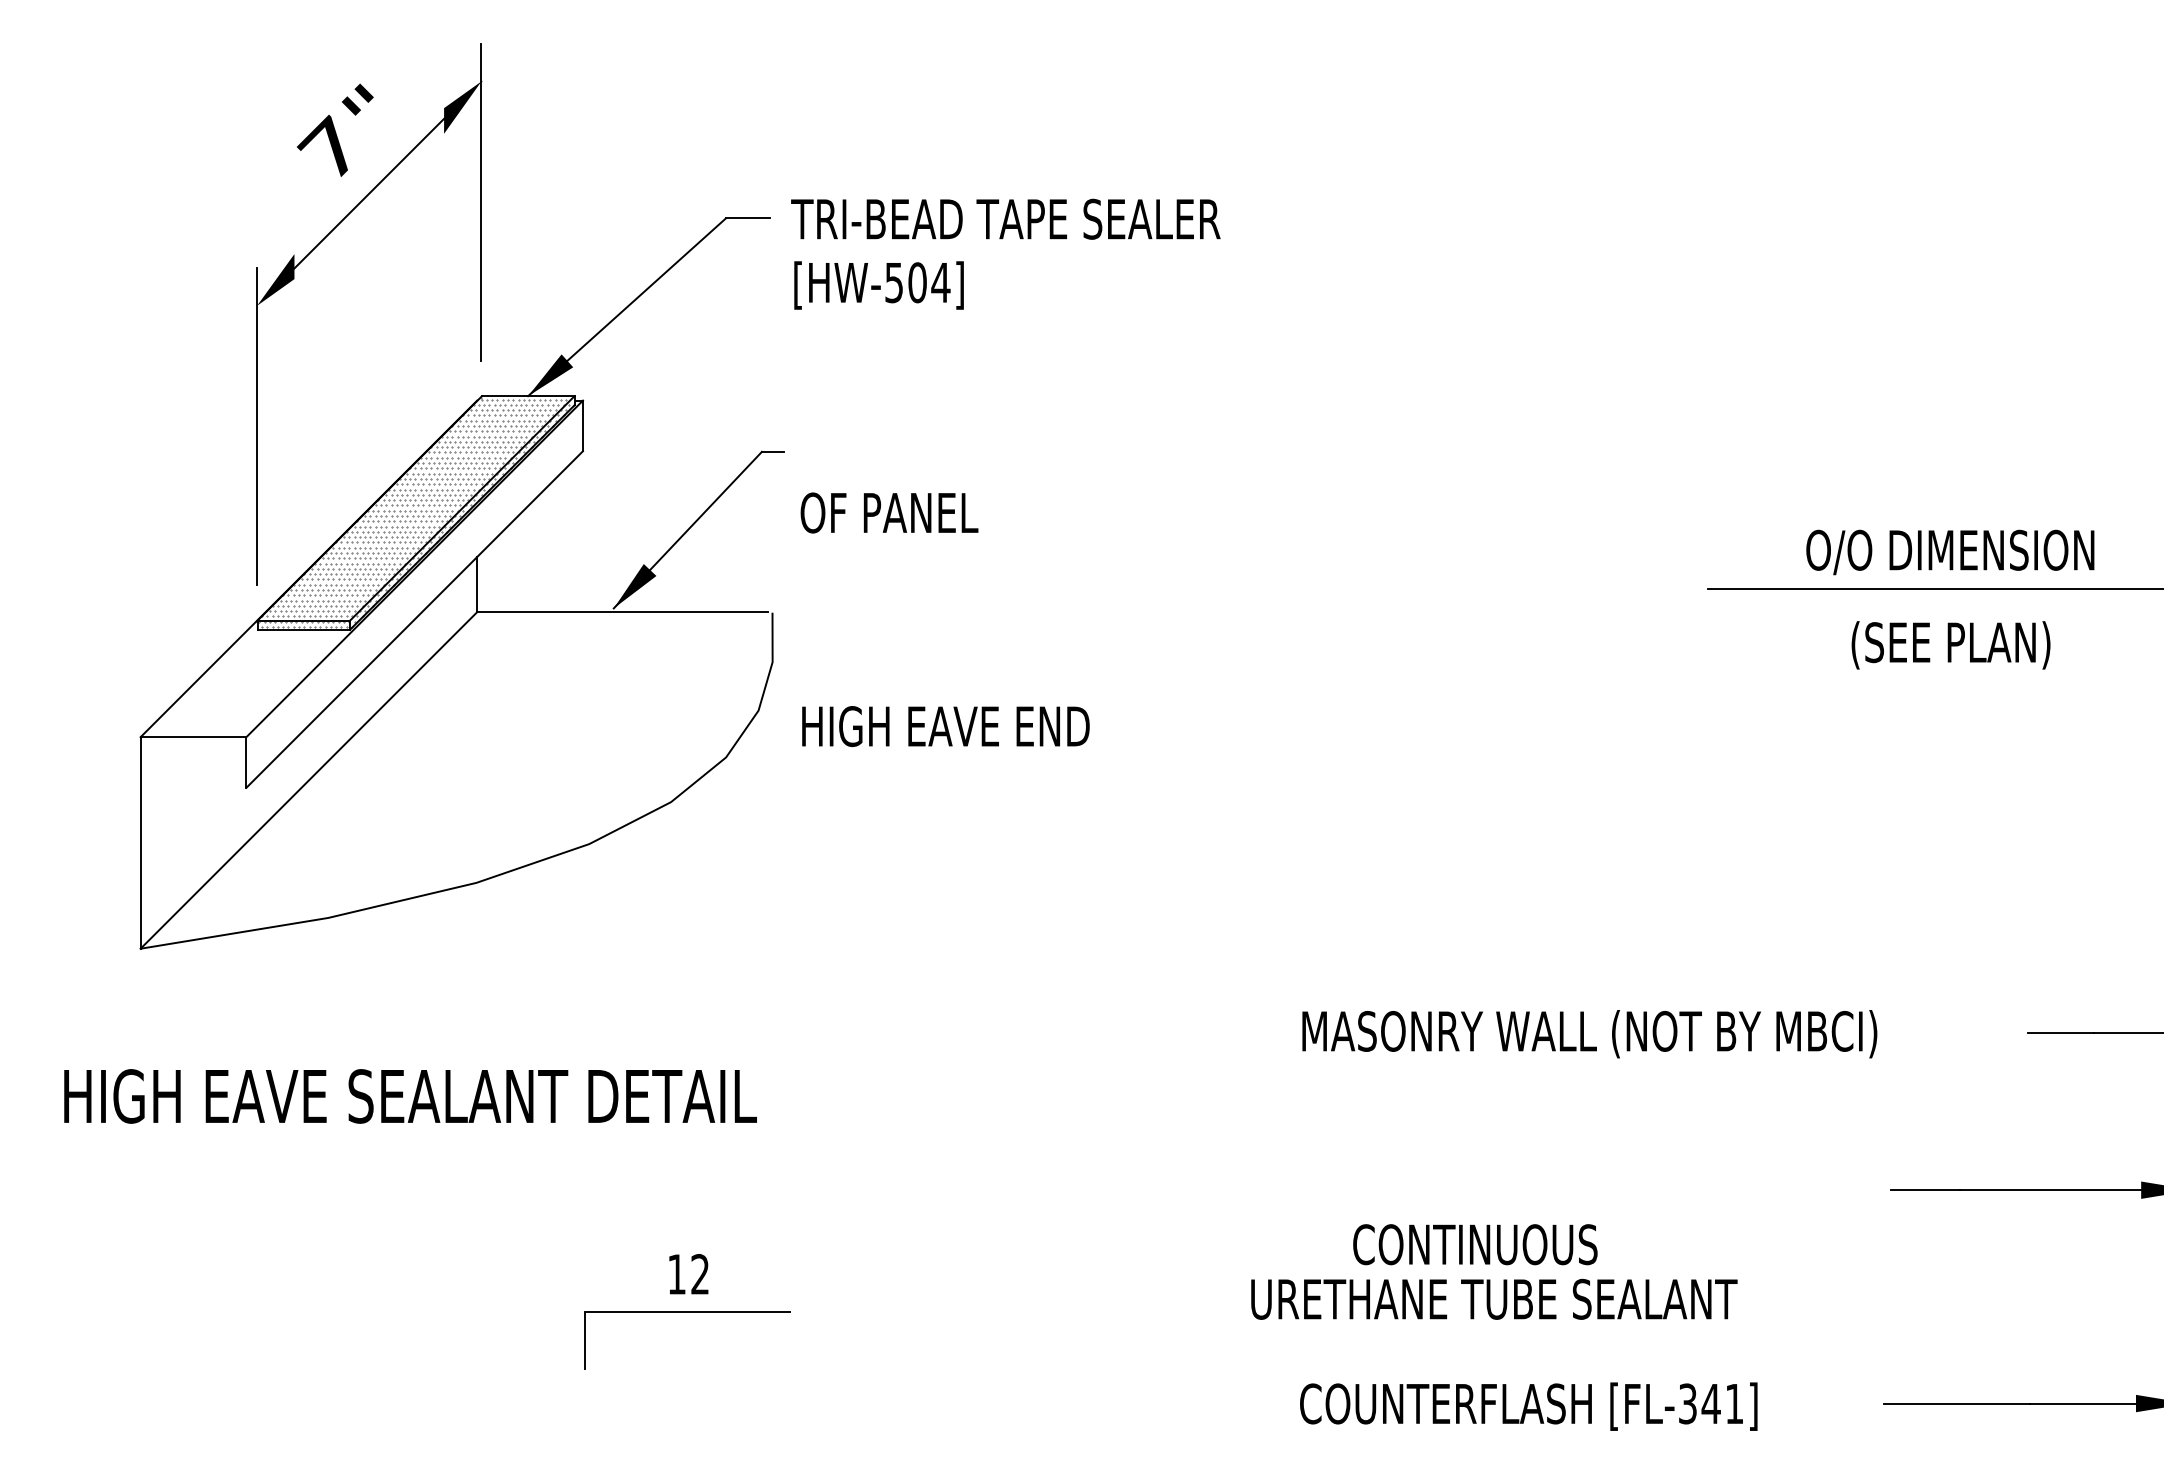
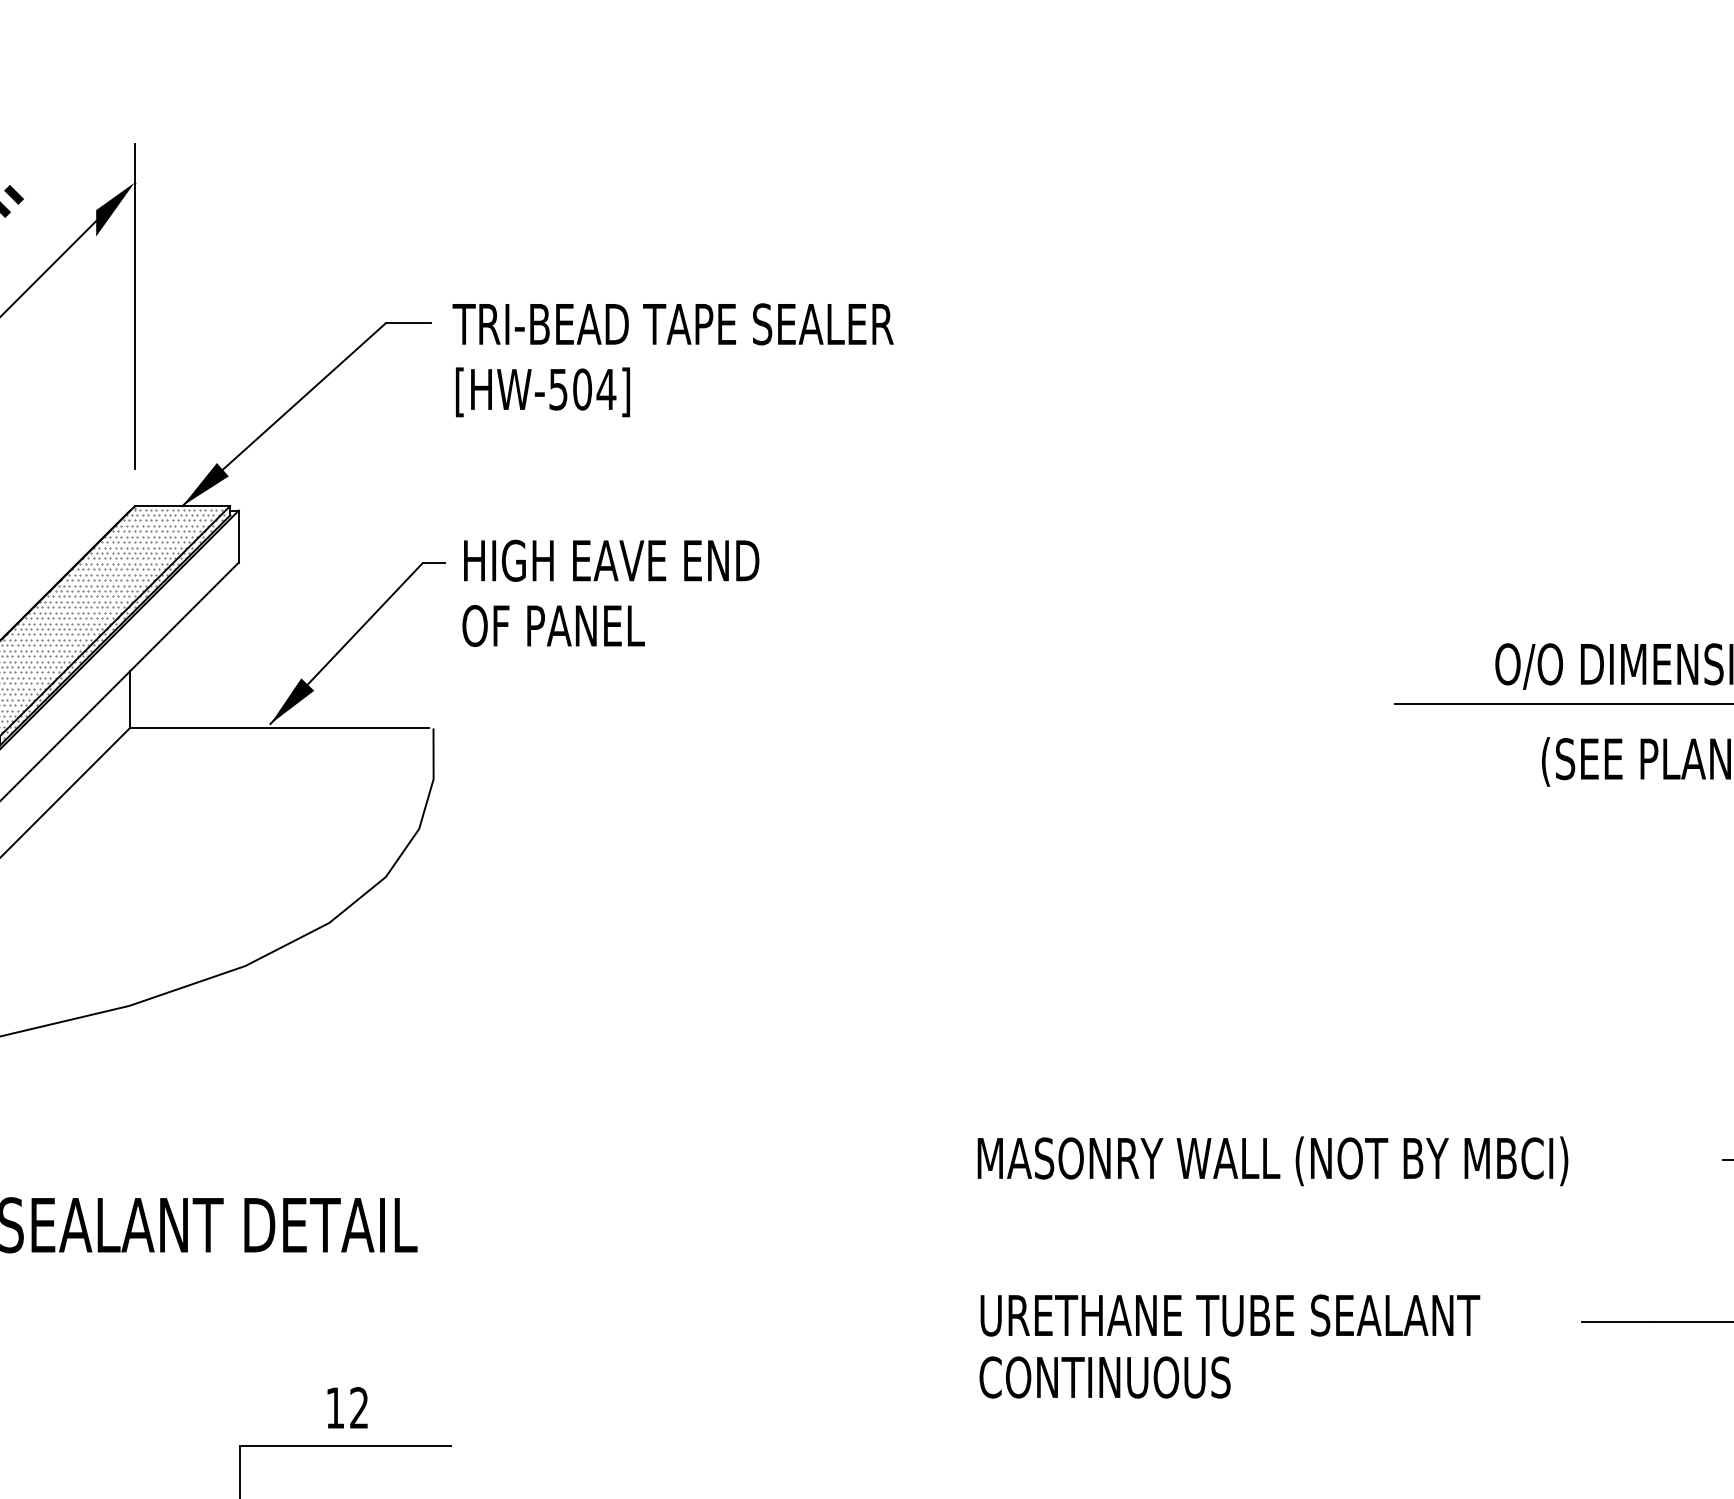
text: (945, 726) -> (611, 560), moved
text: (1475, 1244) -> (1105, 1377), moved
text: (1494, 1298) -> (1230, 1314), moved

